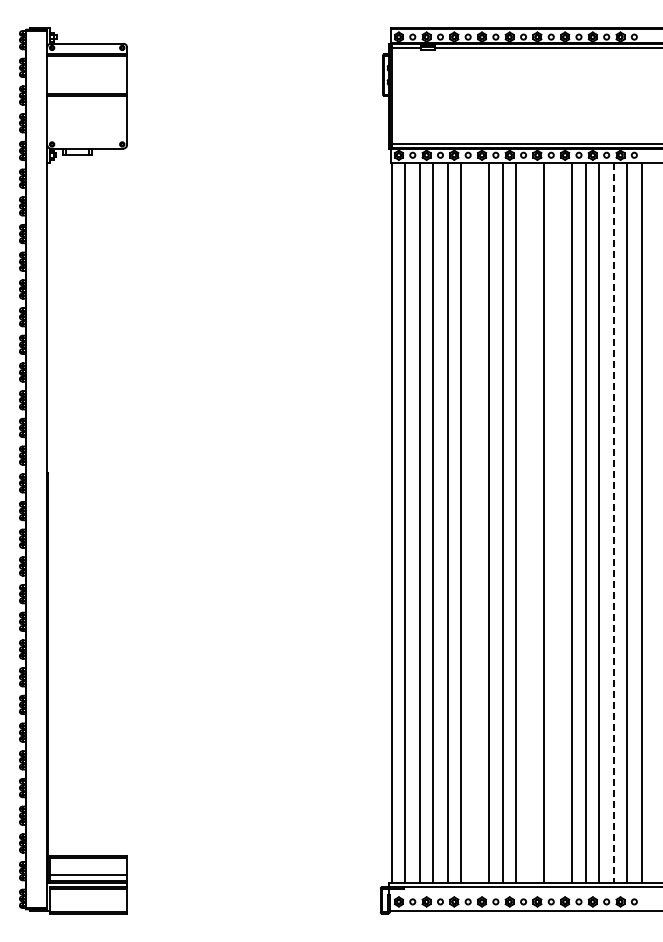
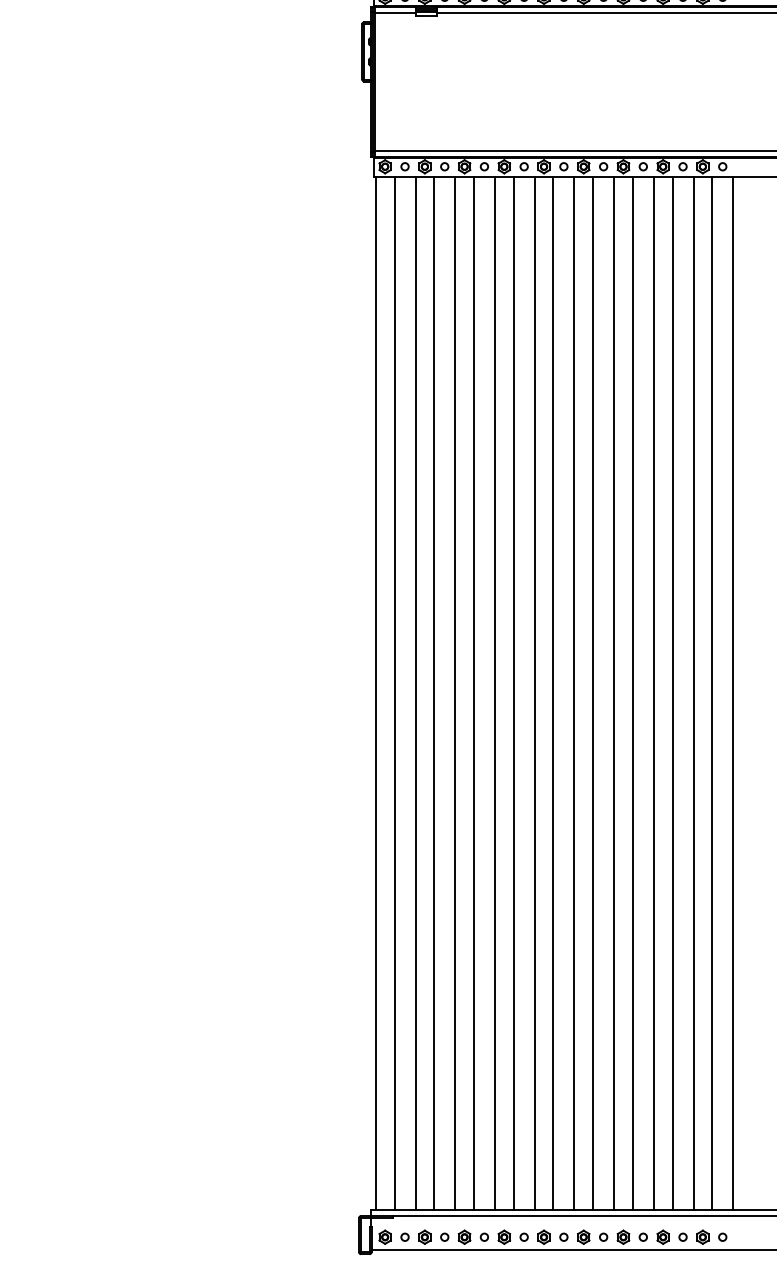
line: (475, 522) -> (494, 693), added
line: (530, 522) -> (573, 693), added
line: (558, 522) -> (613, 693), added
line: (614, 523) -> (694, 694), dashed -> solid

